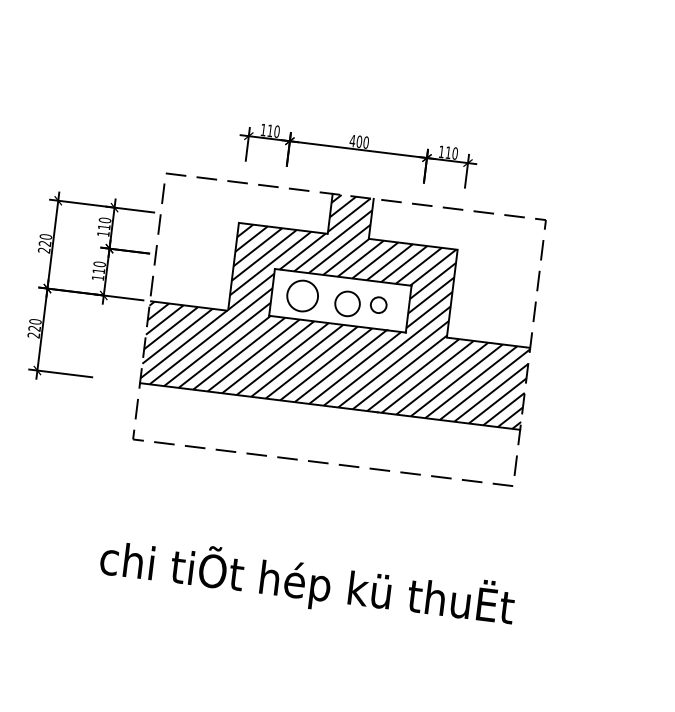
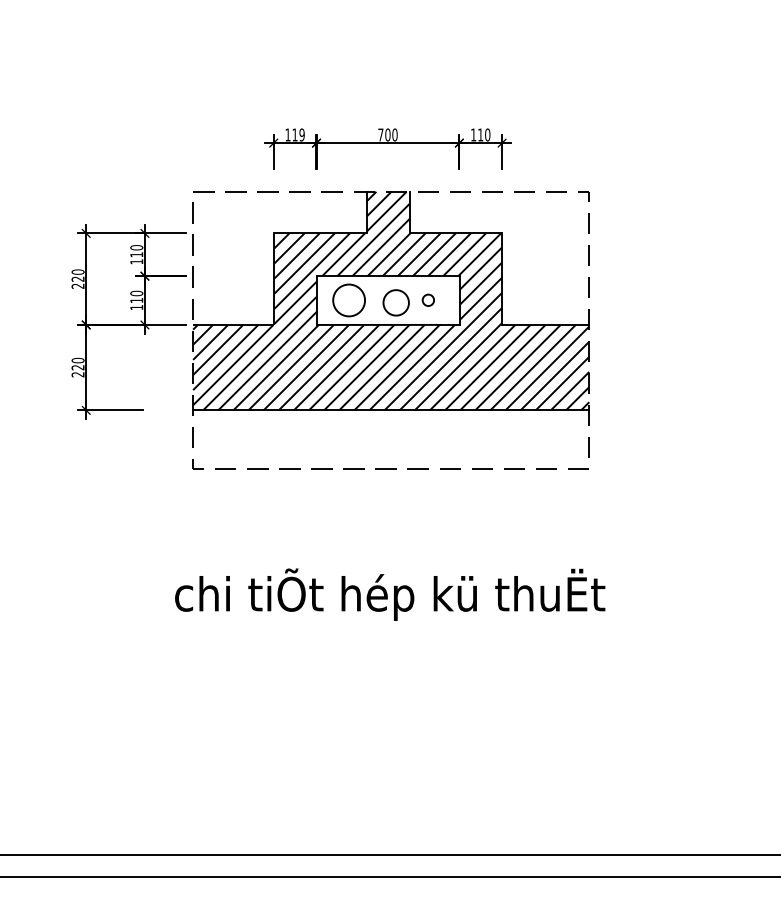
text: (276, 132) -> (301, 135), 110 -> 119
text: (352, 140) -> (380, 134), 400 -> 700
circle: (378, 305) -> (428, 300), size x0.7

